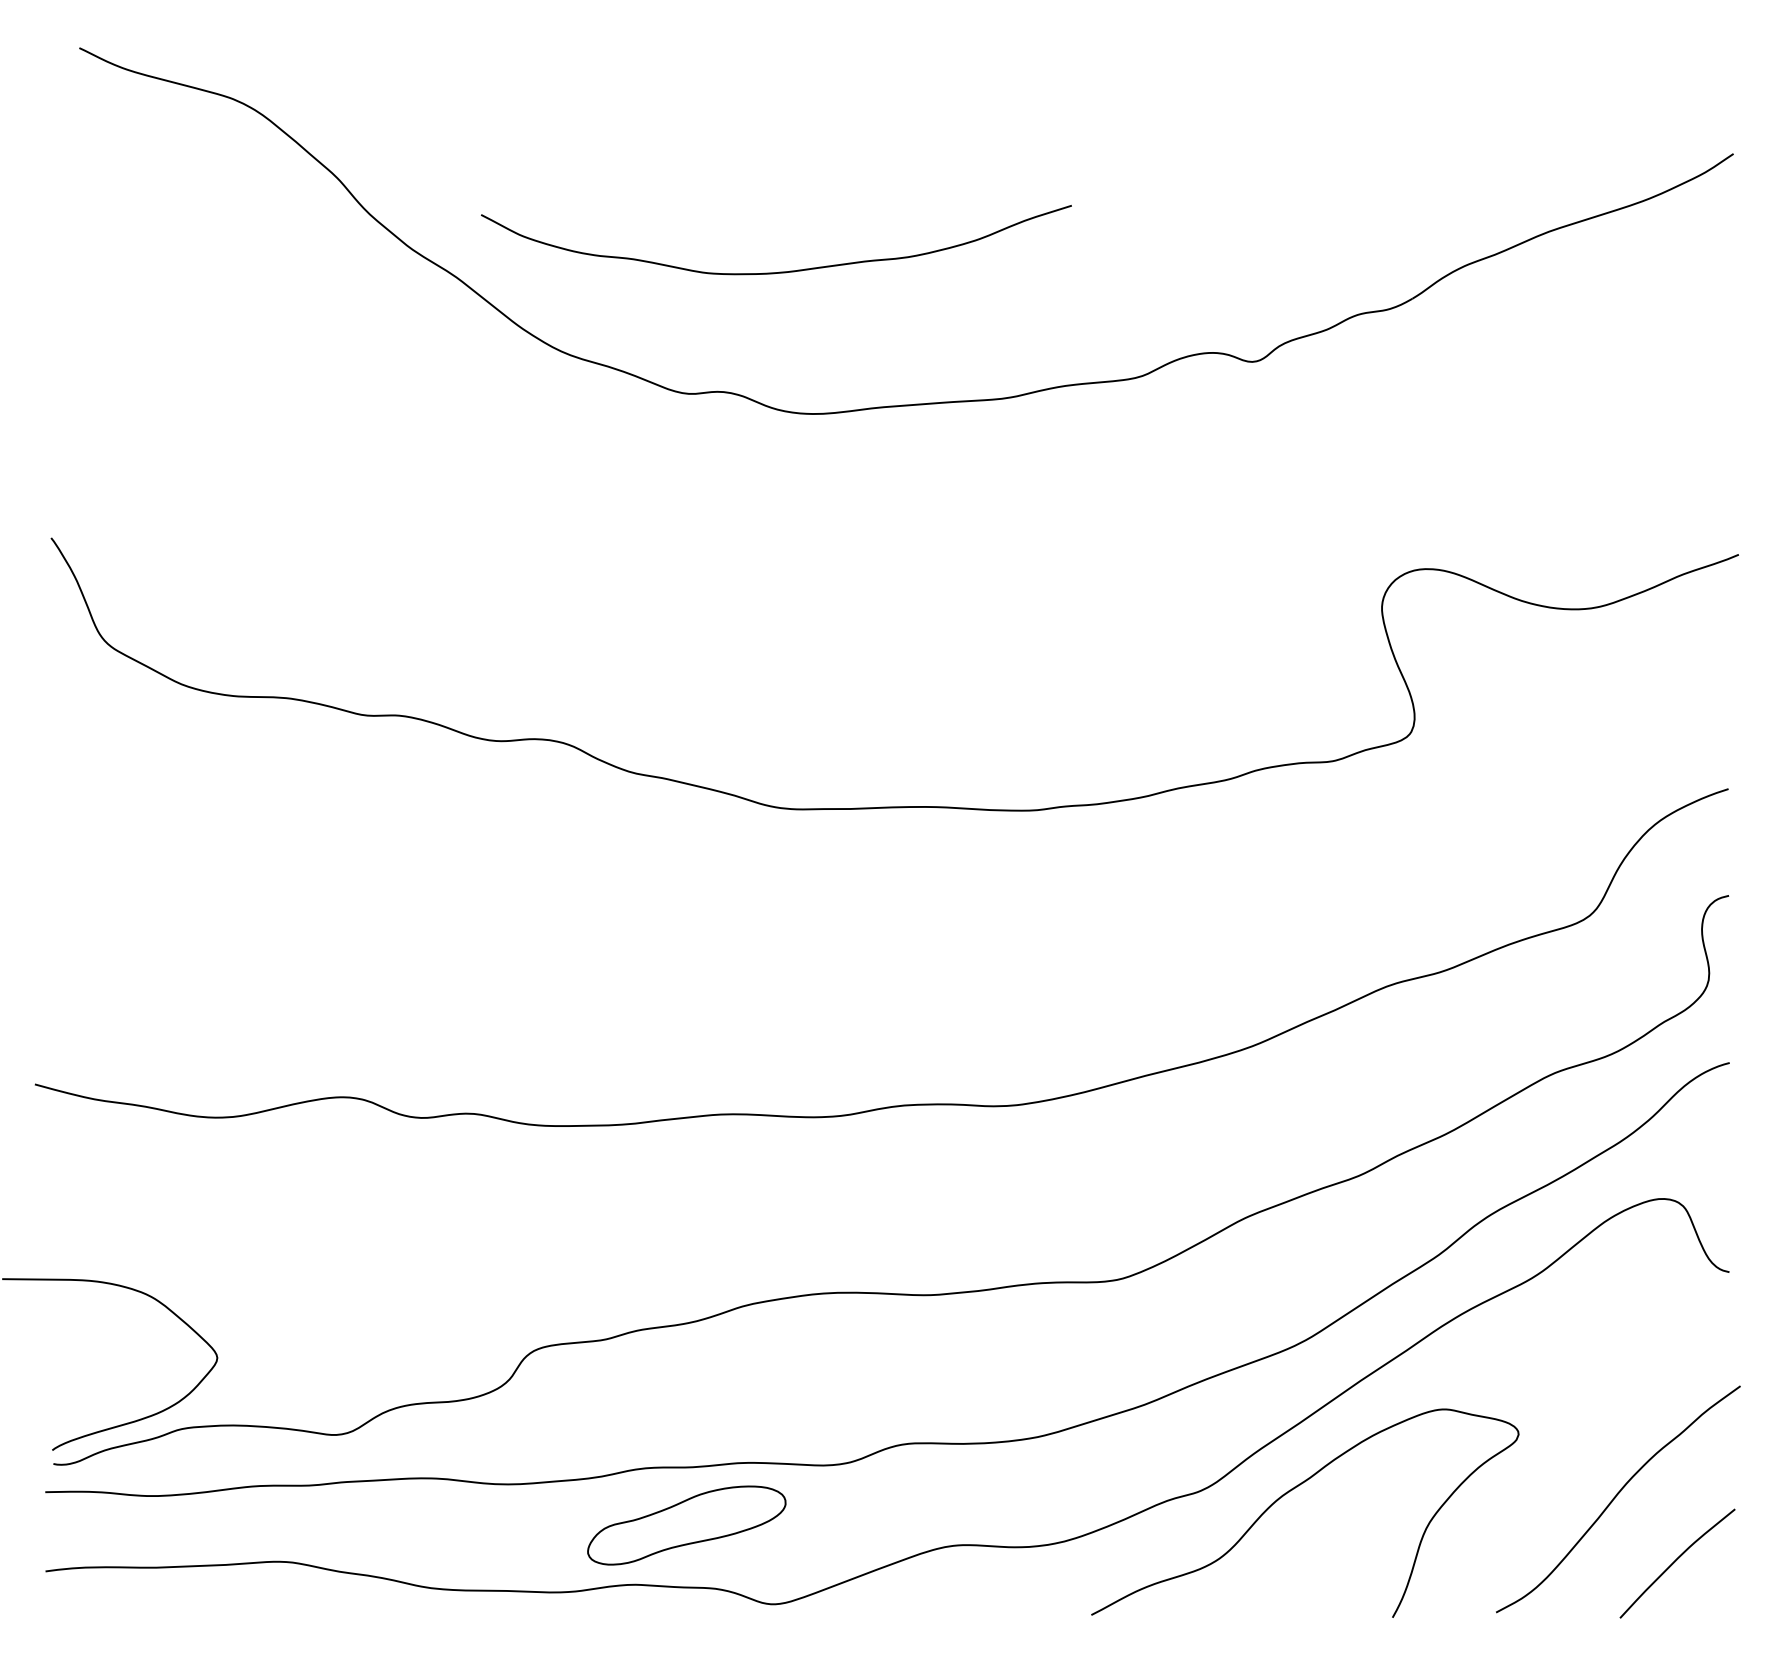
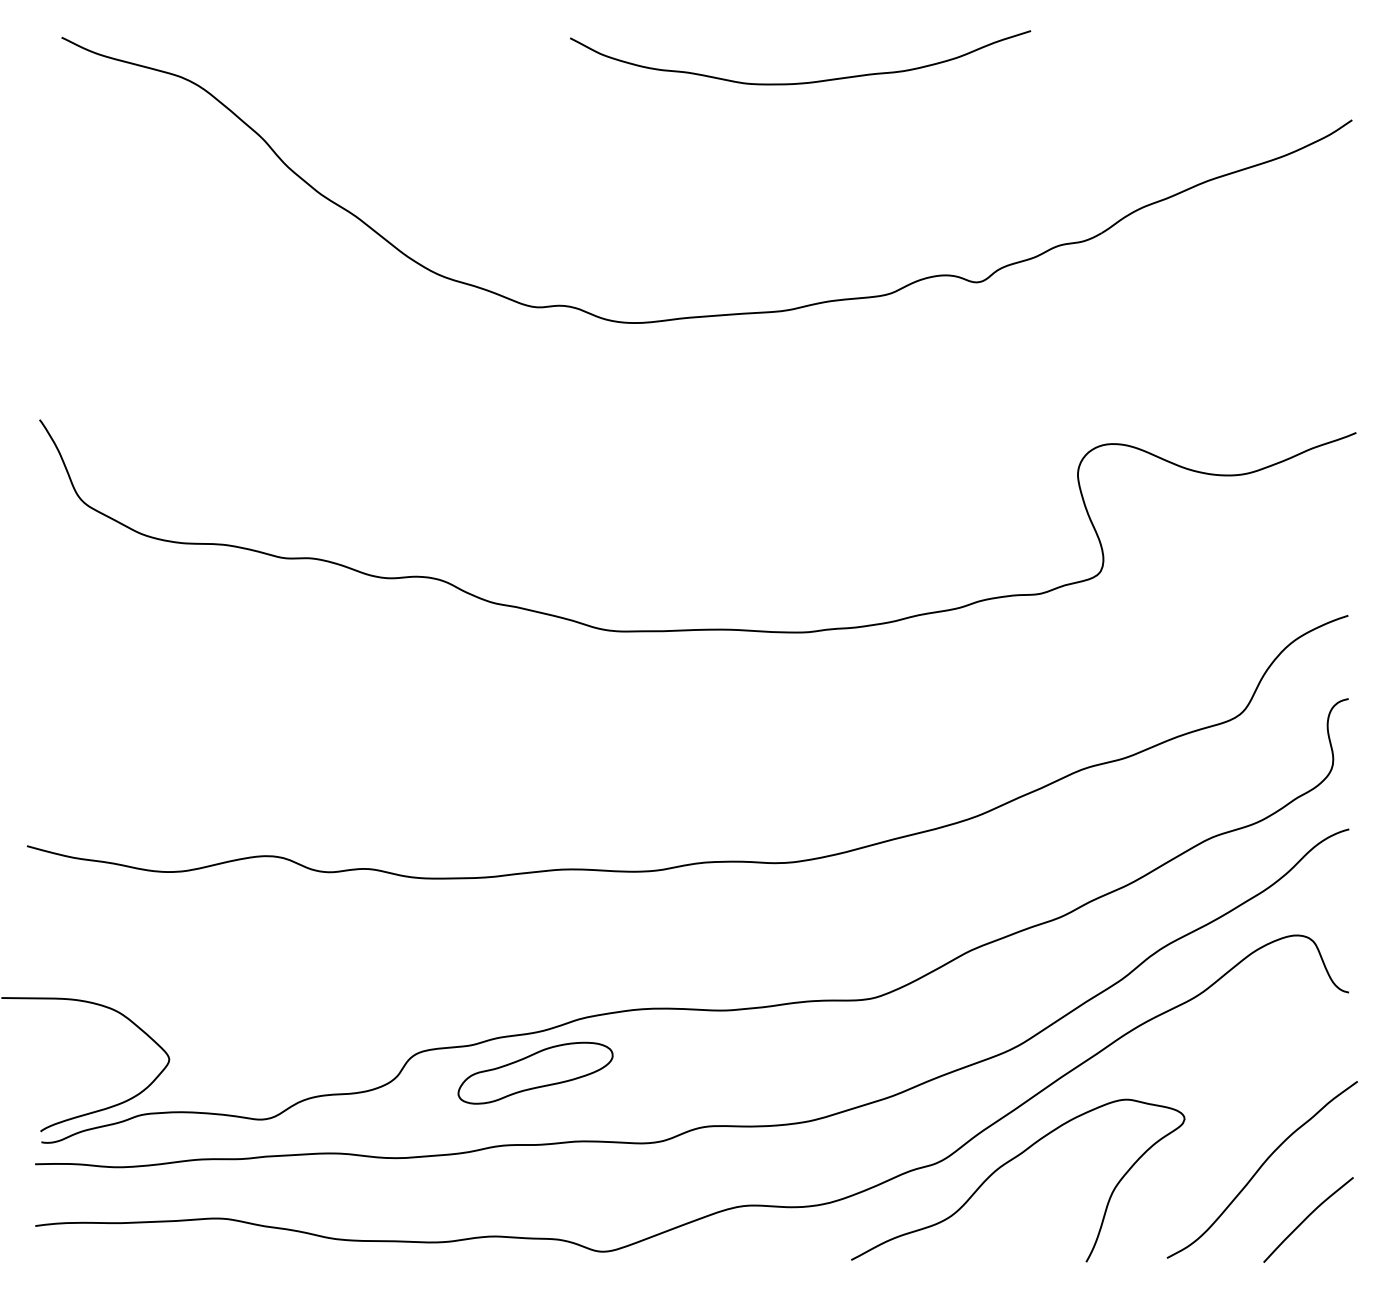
curve: (779, 271) -> (802, 82), moved
part: (686, 1525) -> (535, 1073), moved

